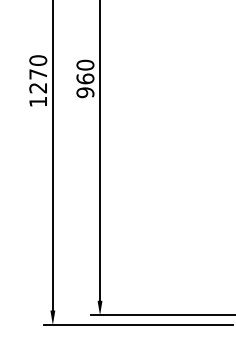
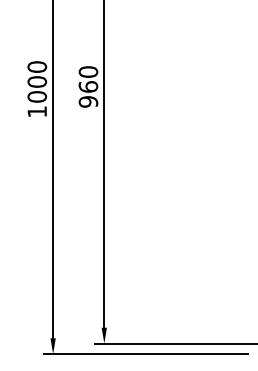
text: (38, 81) -> (37, 89), 1270 -> 1000

